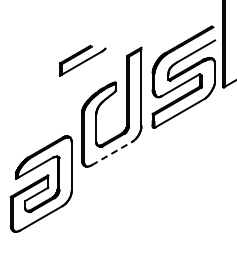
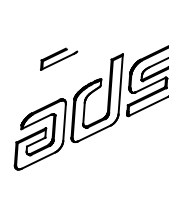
part: (82, 60) -> (58, 59), moved
line: (112, 153) -> (94, 133), dashed -> solid
part: (41, 183) -> (40, 134), moved

